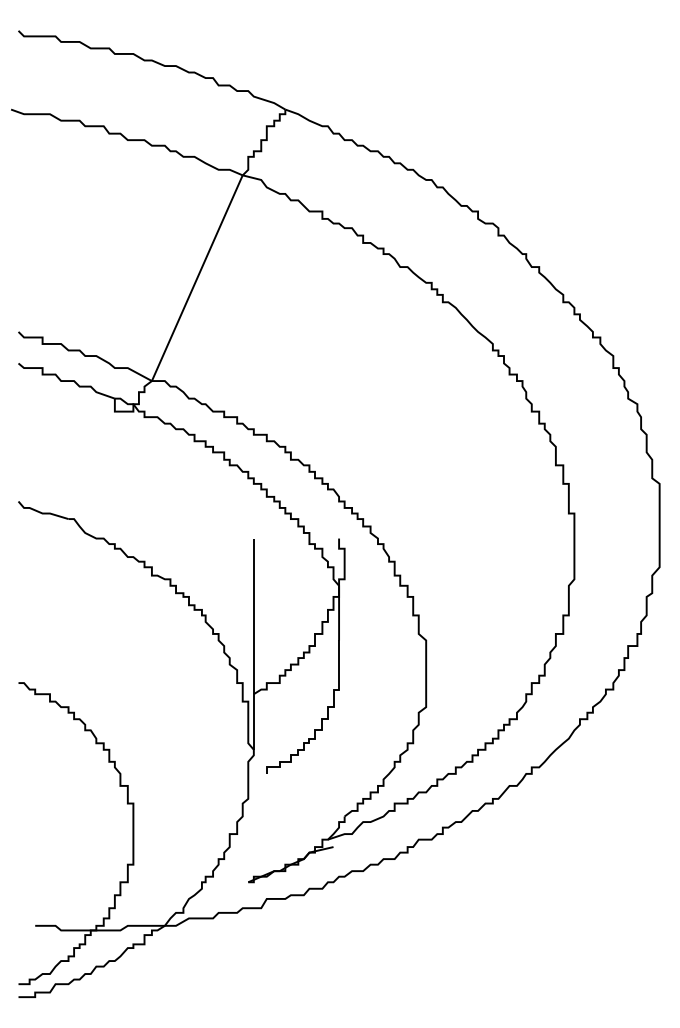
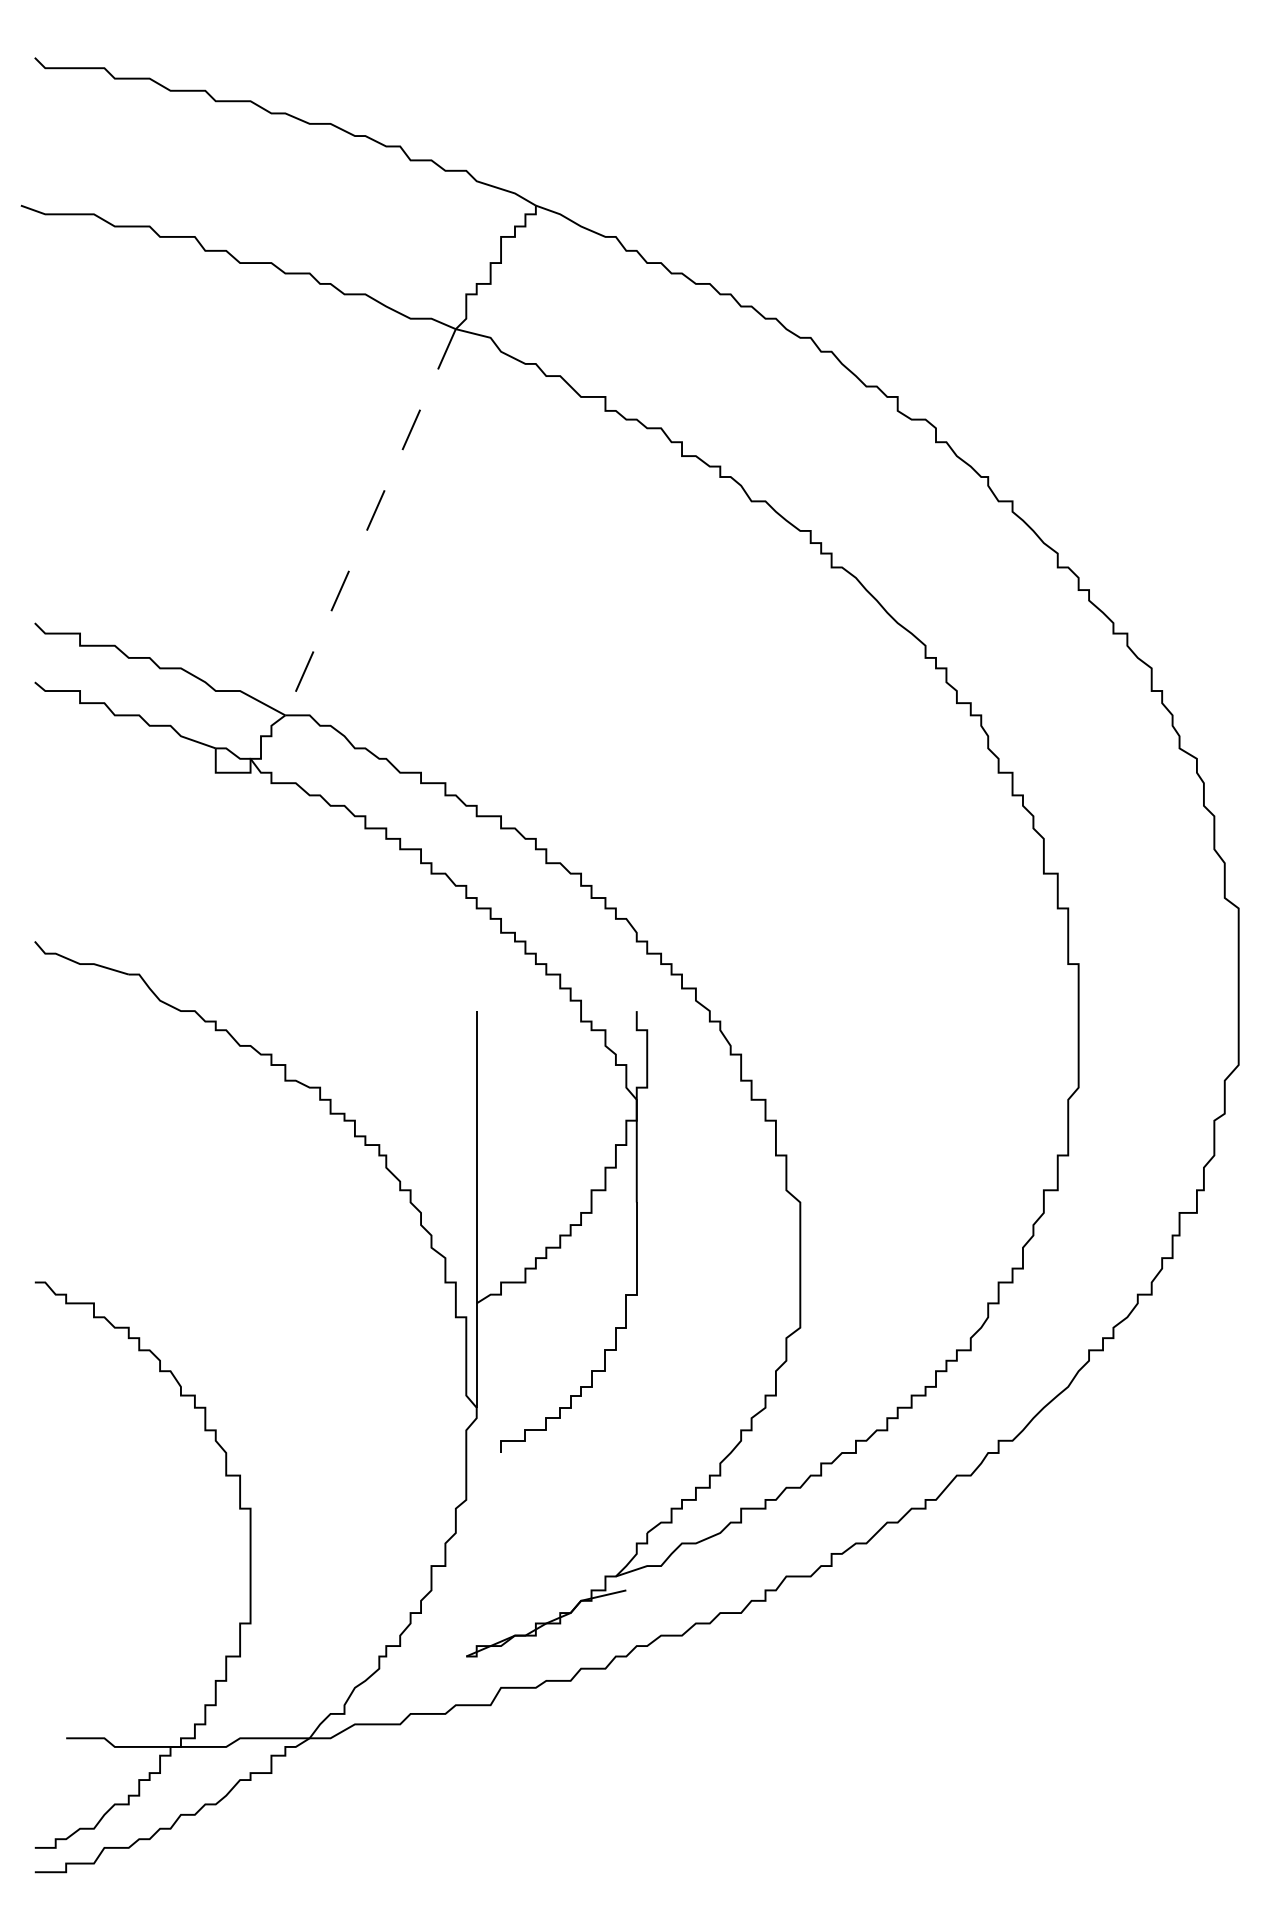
line: (197, 278) -> (370, 522), solid -> dashed

